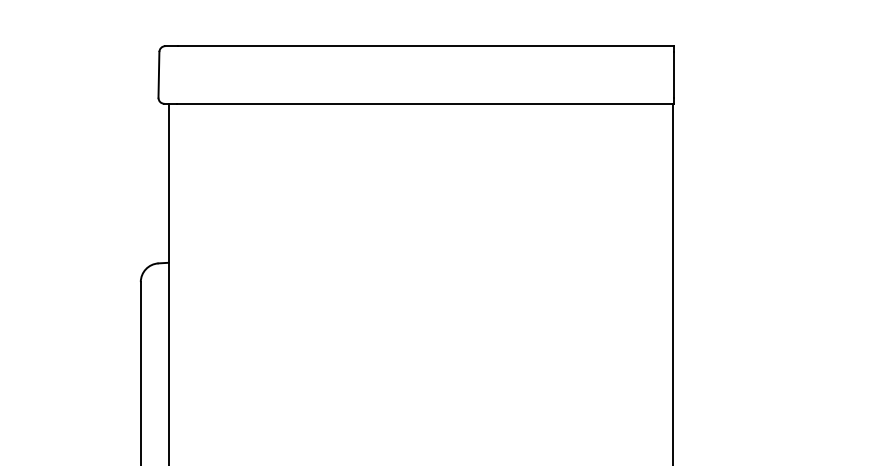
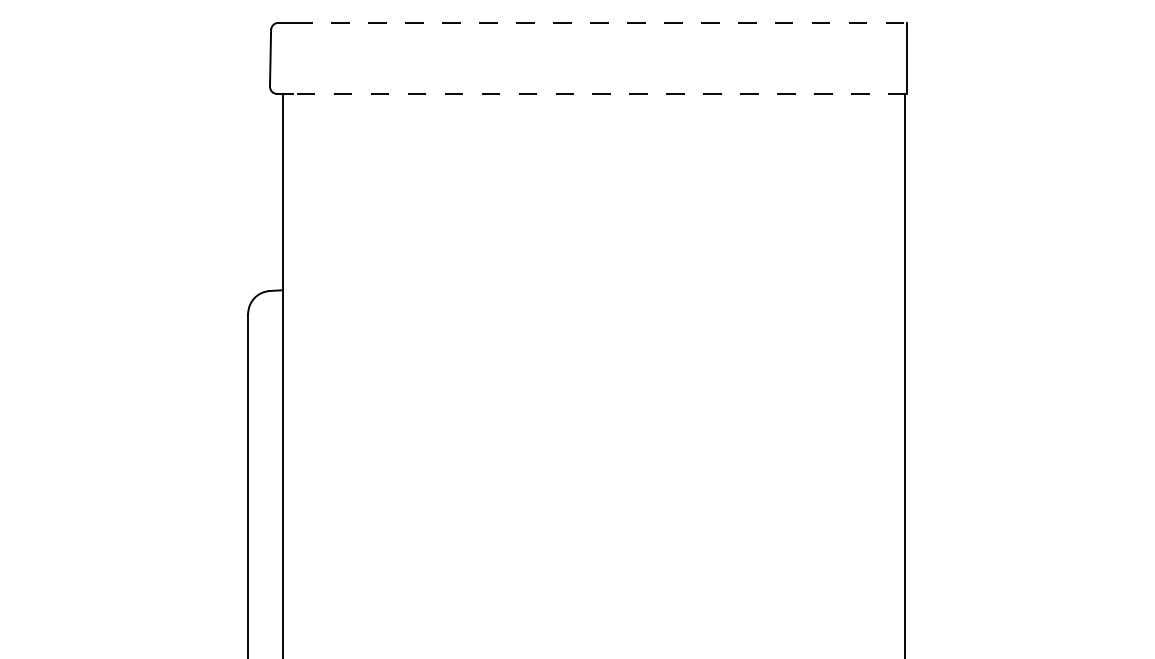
line: (427, 45) -> (601, 22), solid -> dashed
line: (425, 104) -> (599, 94), solid -> dashed

